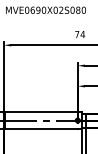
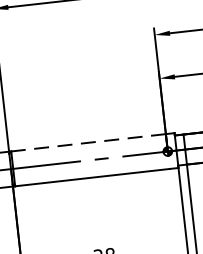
line: (40, 112) -> (86, 143), solid -> dashed

